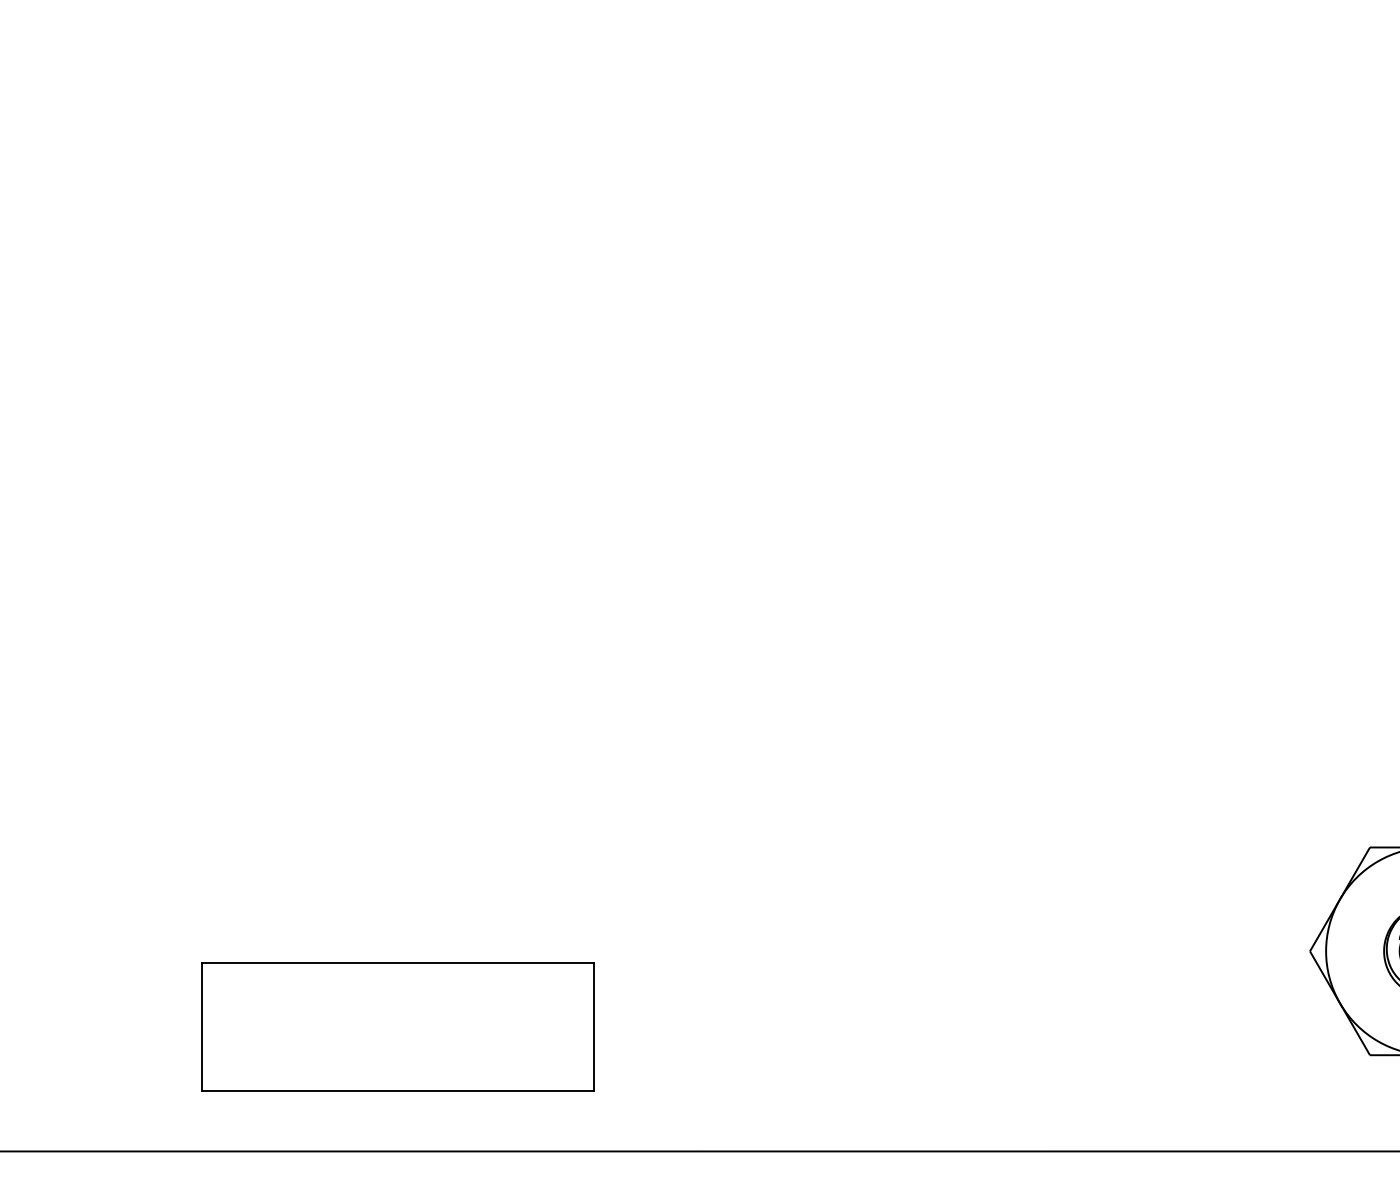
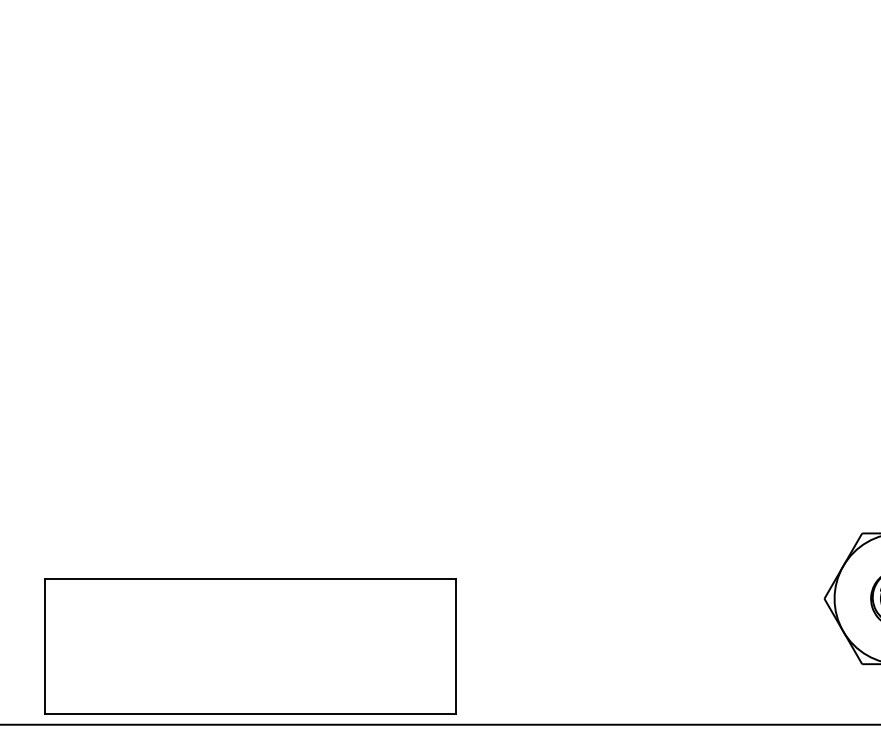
part: (398, 1027) -> (250, 646), size x1.67

